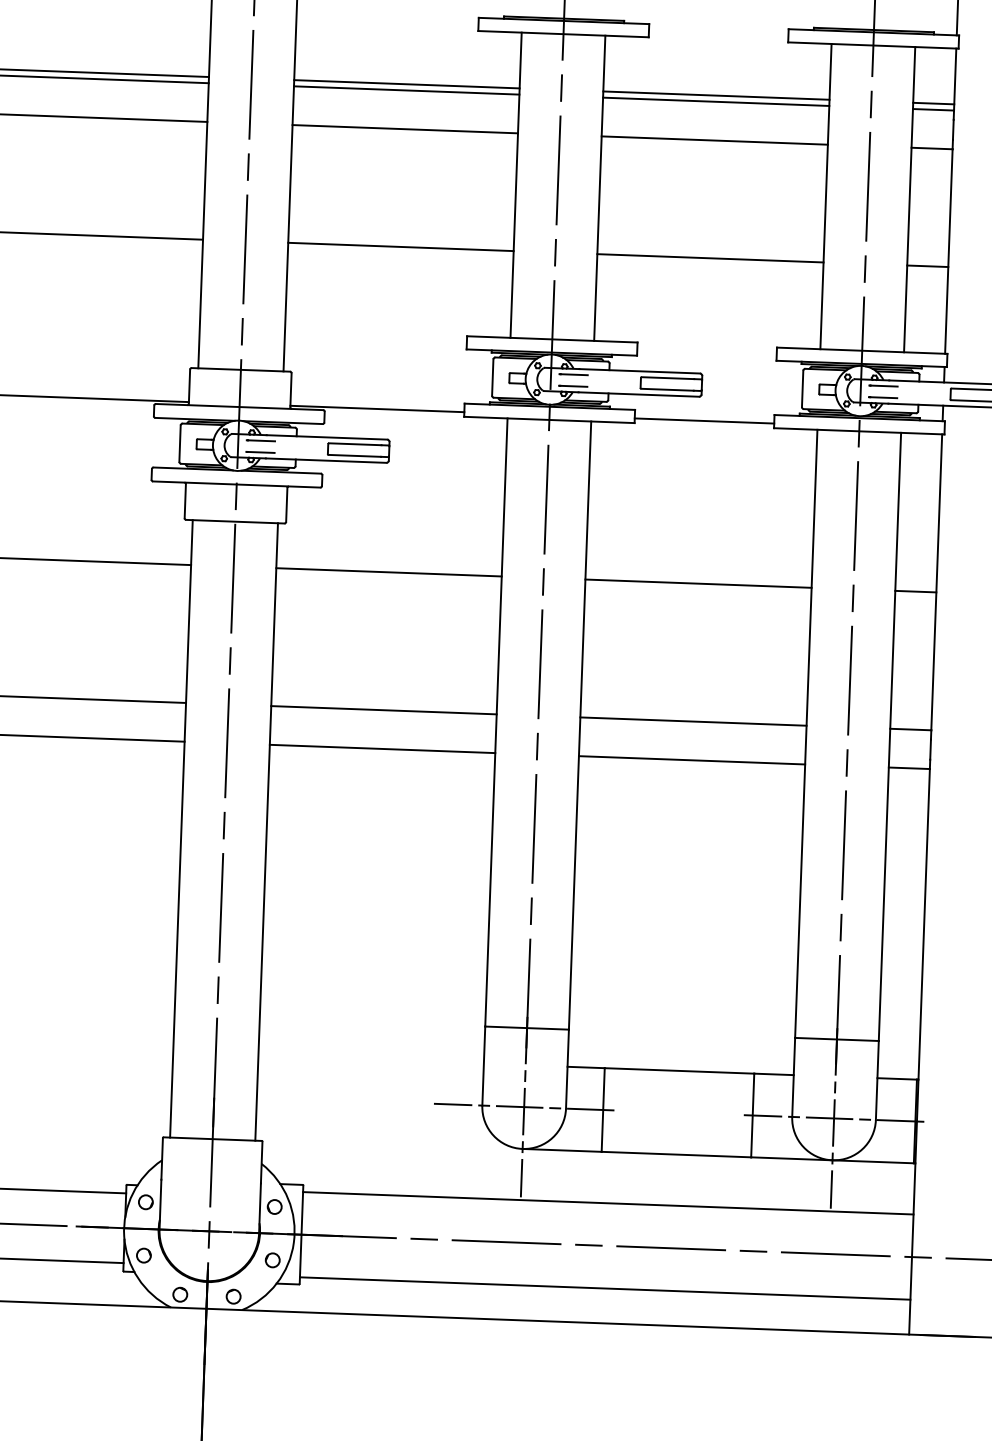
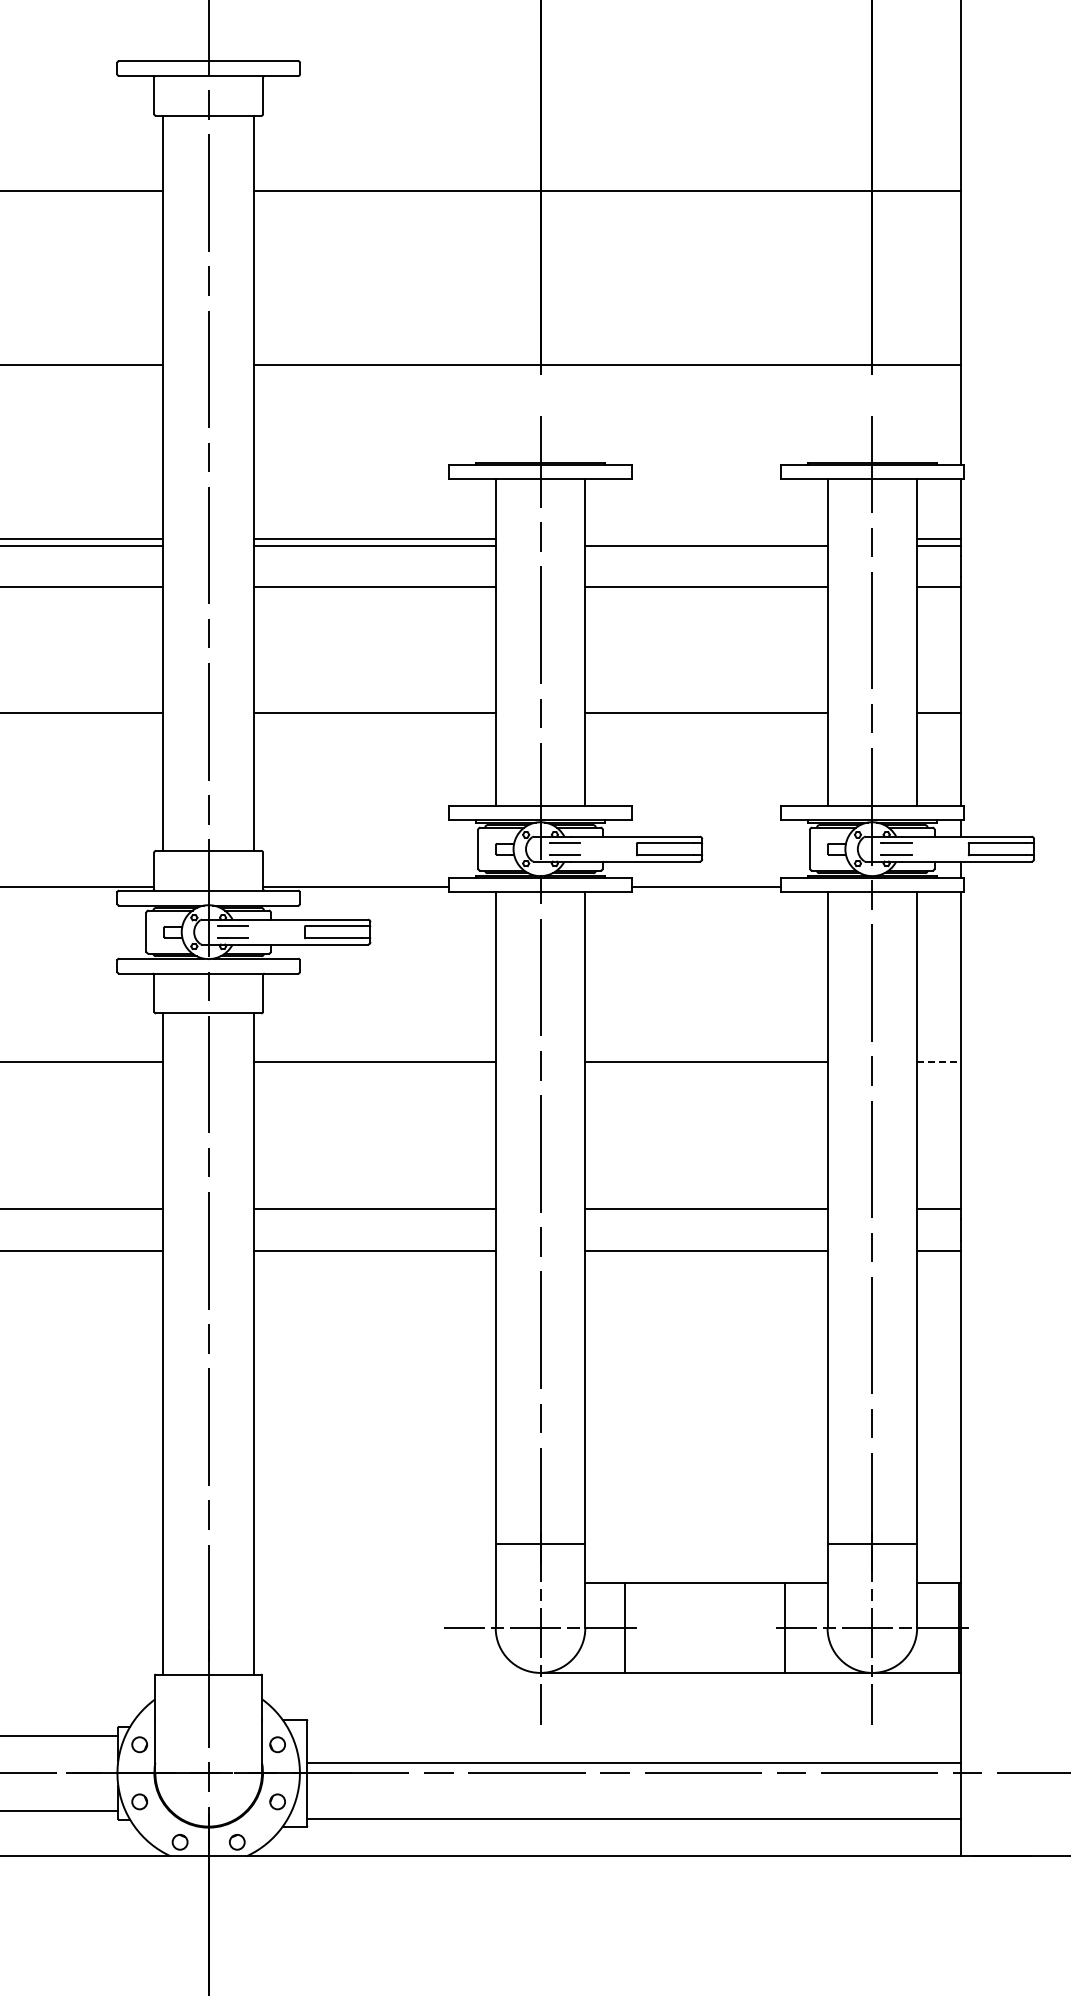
line: (716, 95) -> (706, 538), removed
line: (916, 591) -> (939, 1061), solid -> dashed
line: (608, 1203) -> (634, 1762), moved

